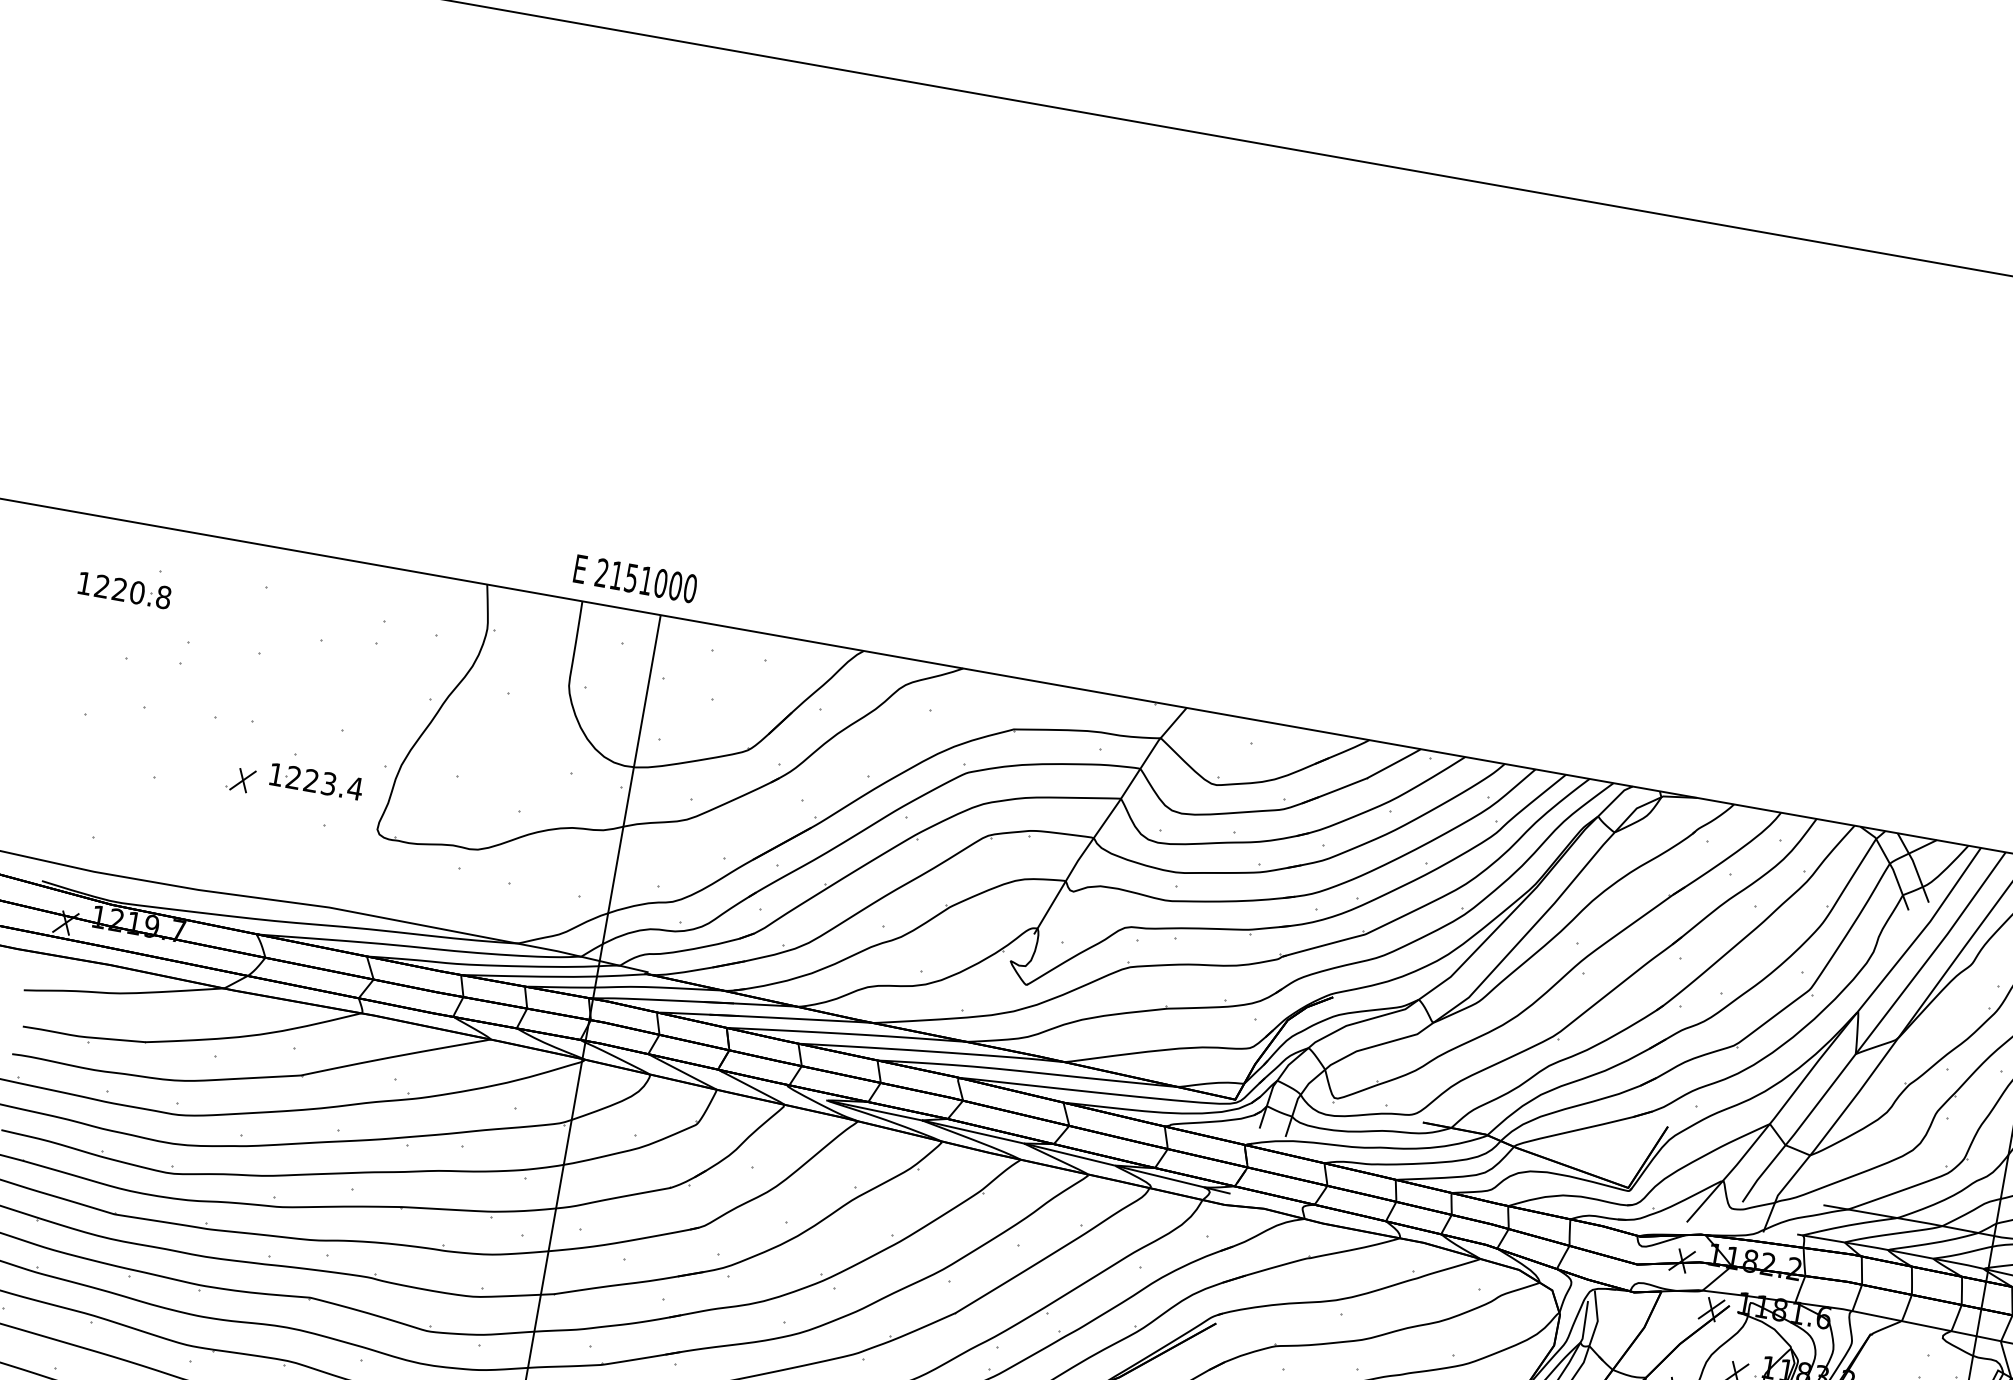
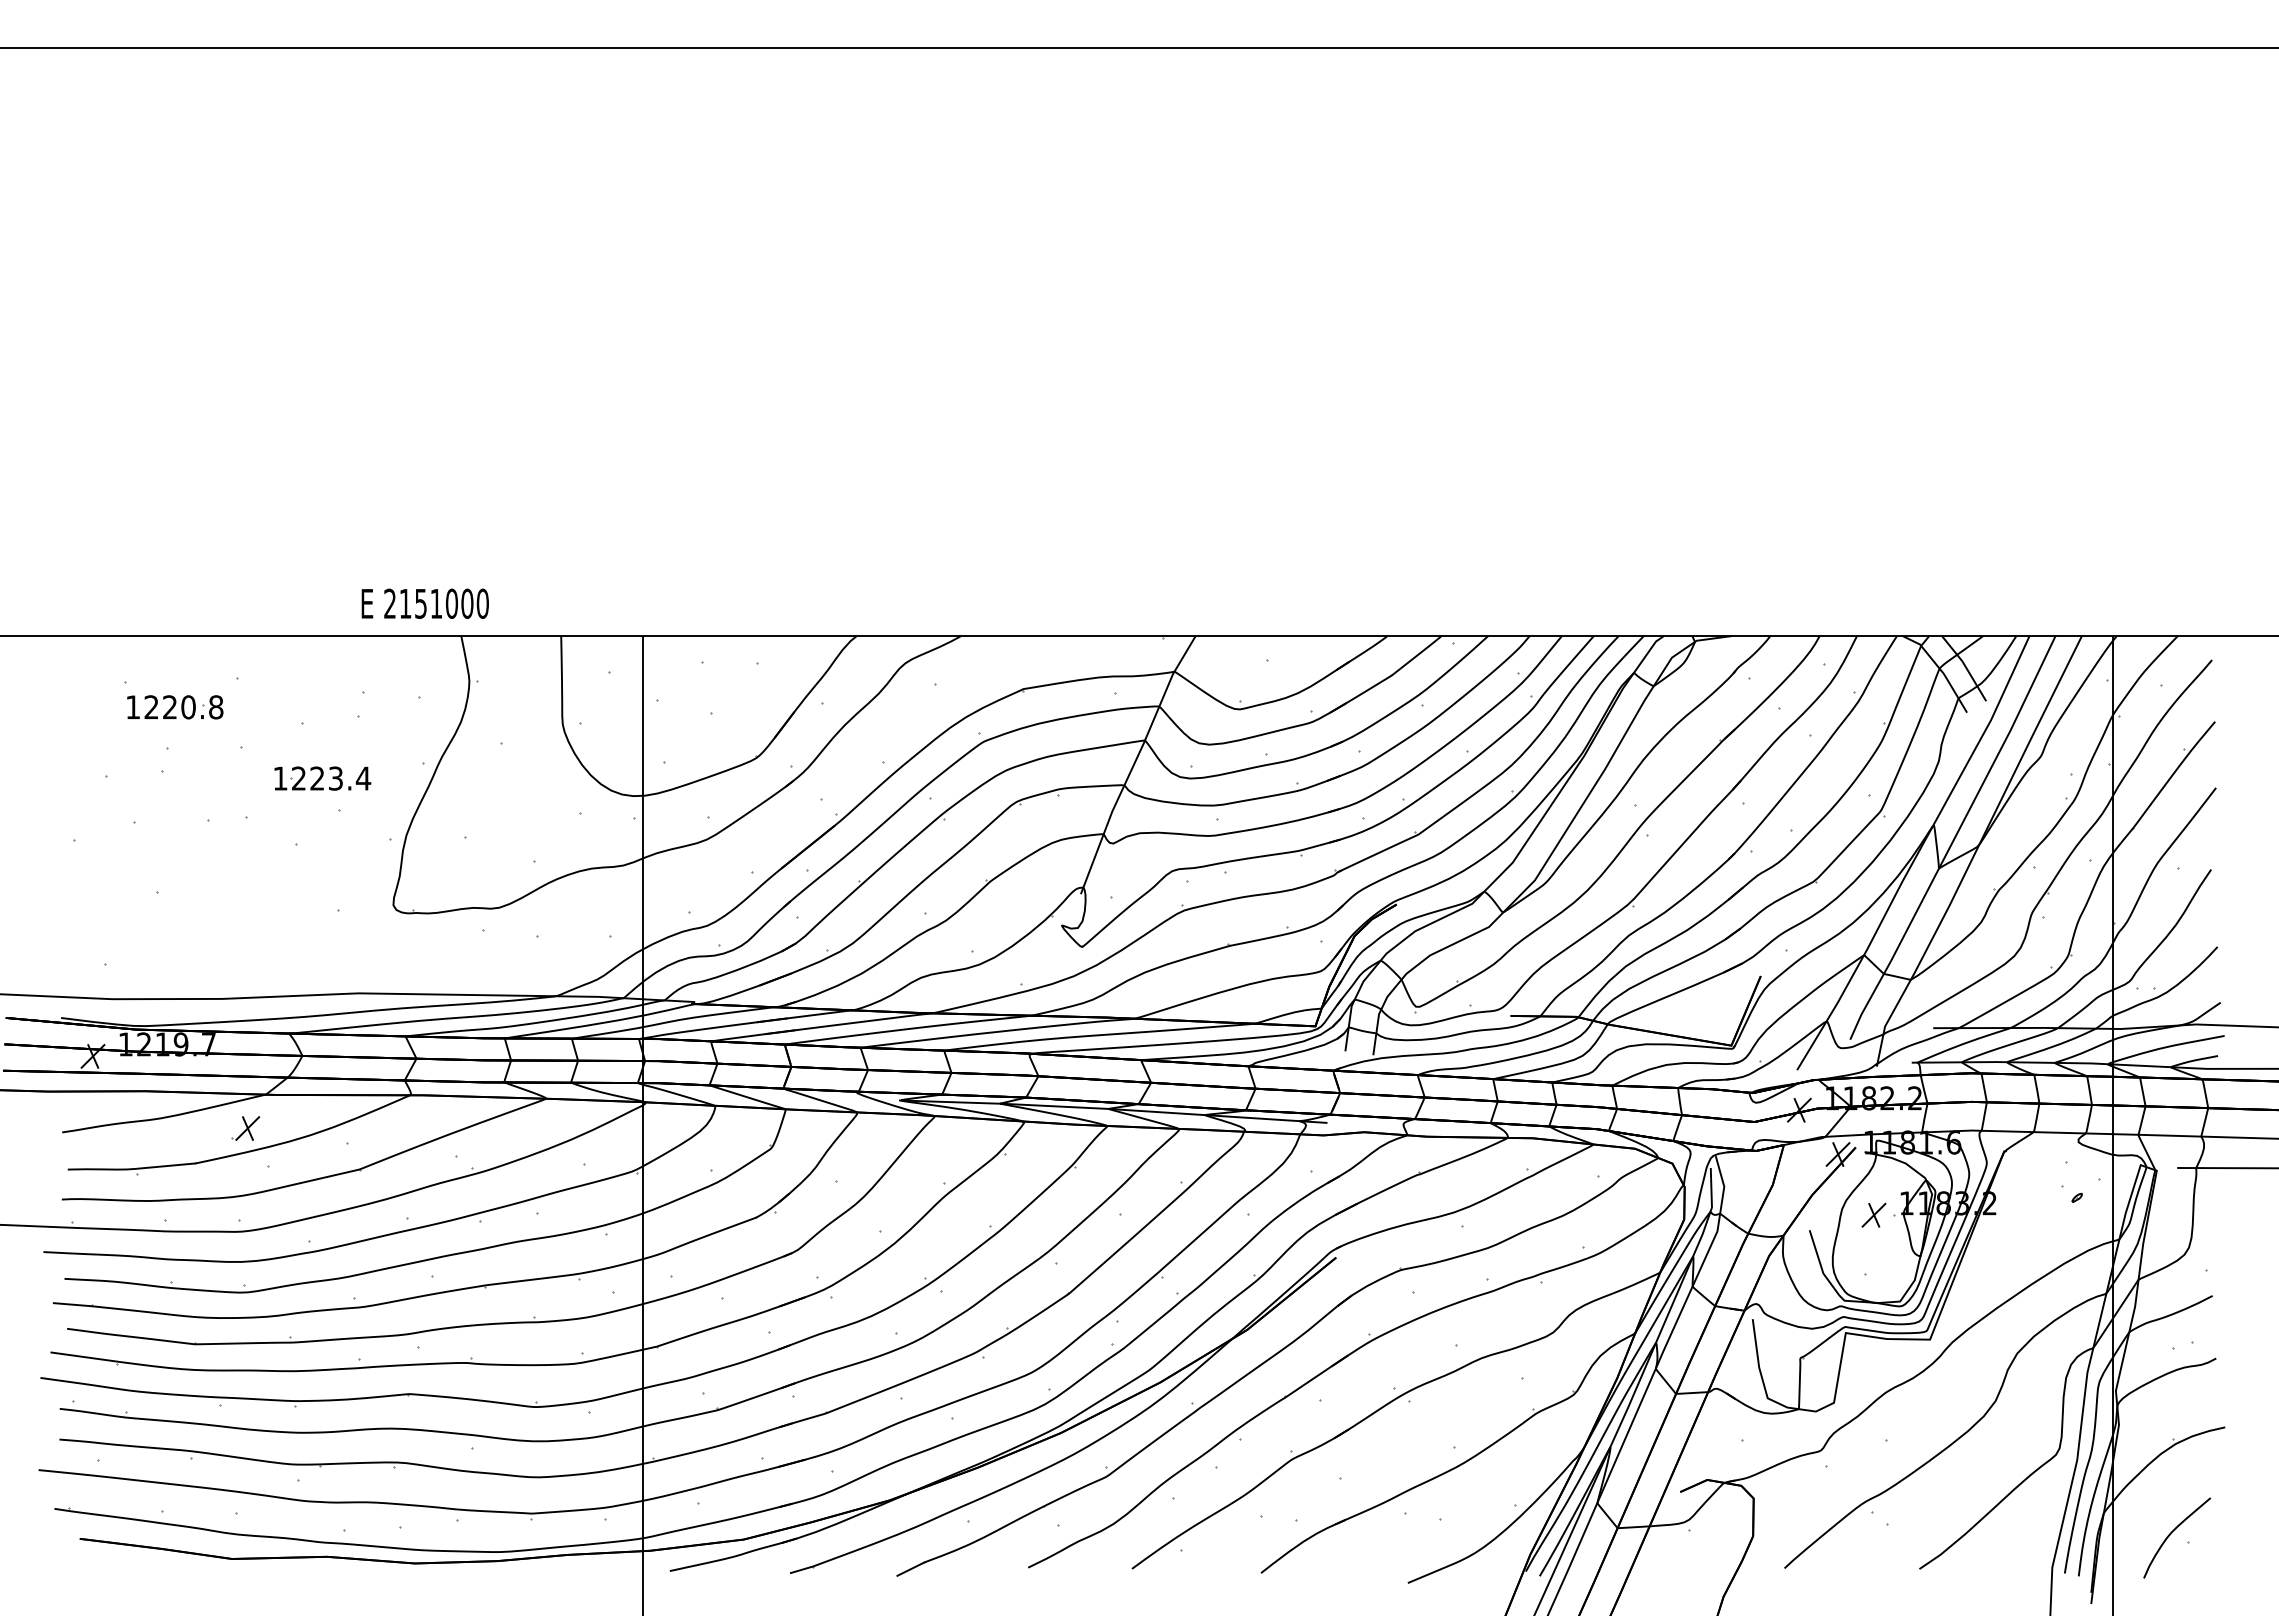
text: (634, 578) -> (424, 603), moved
part: (124, 590) -> (175, 707), moved
part: (240, 780) -> (245, 1128), moved
part: (316, 781) -> (322, 778), moved

